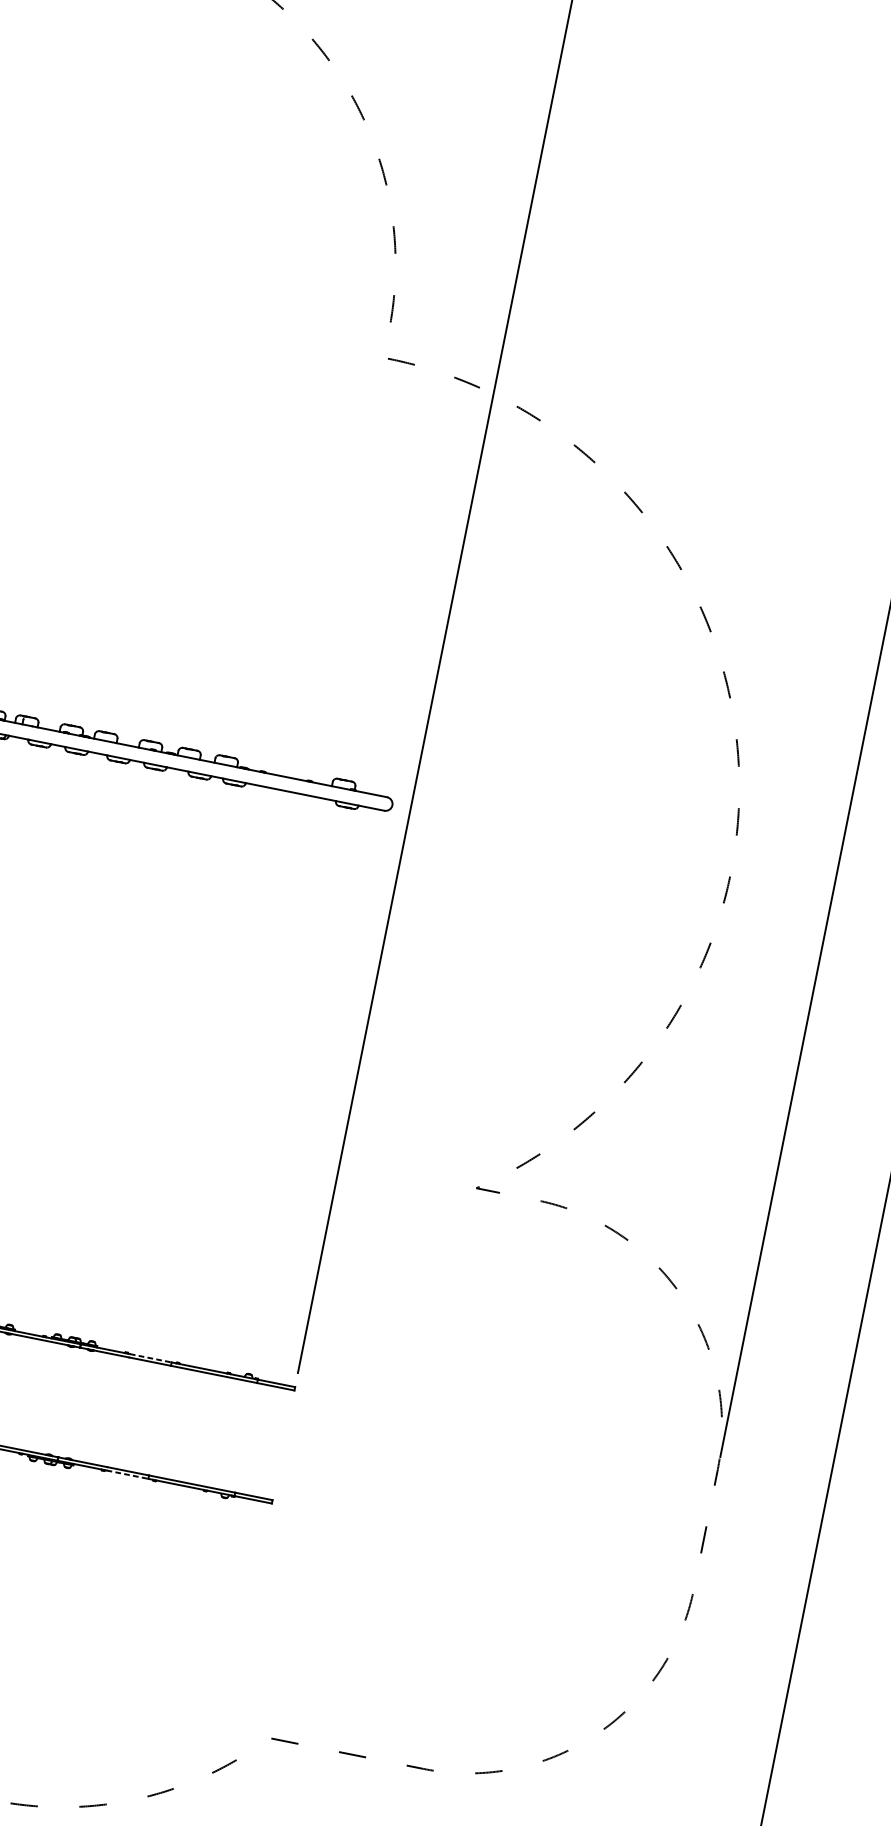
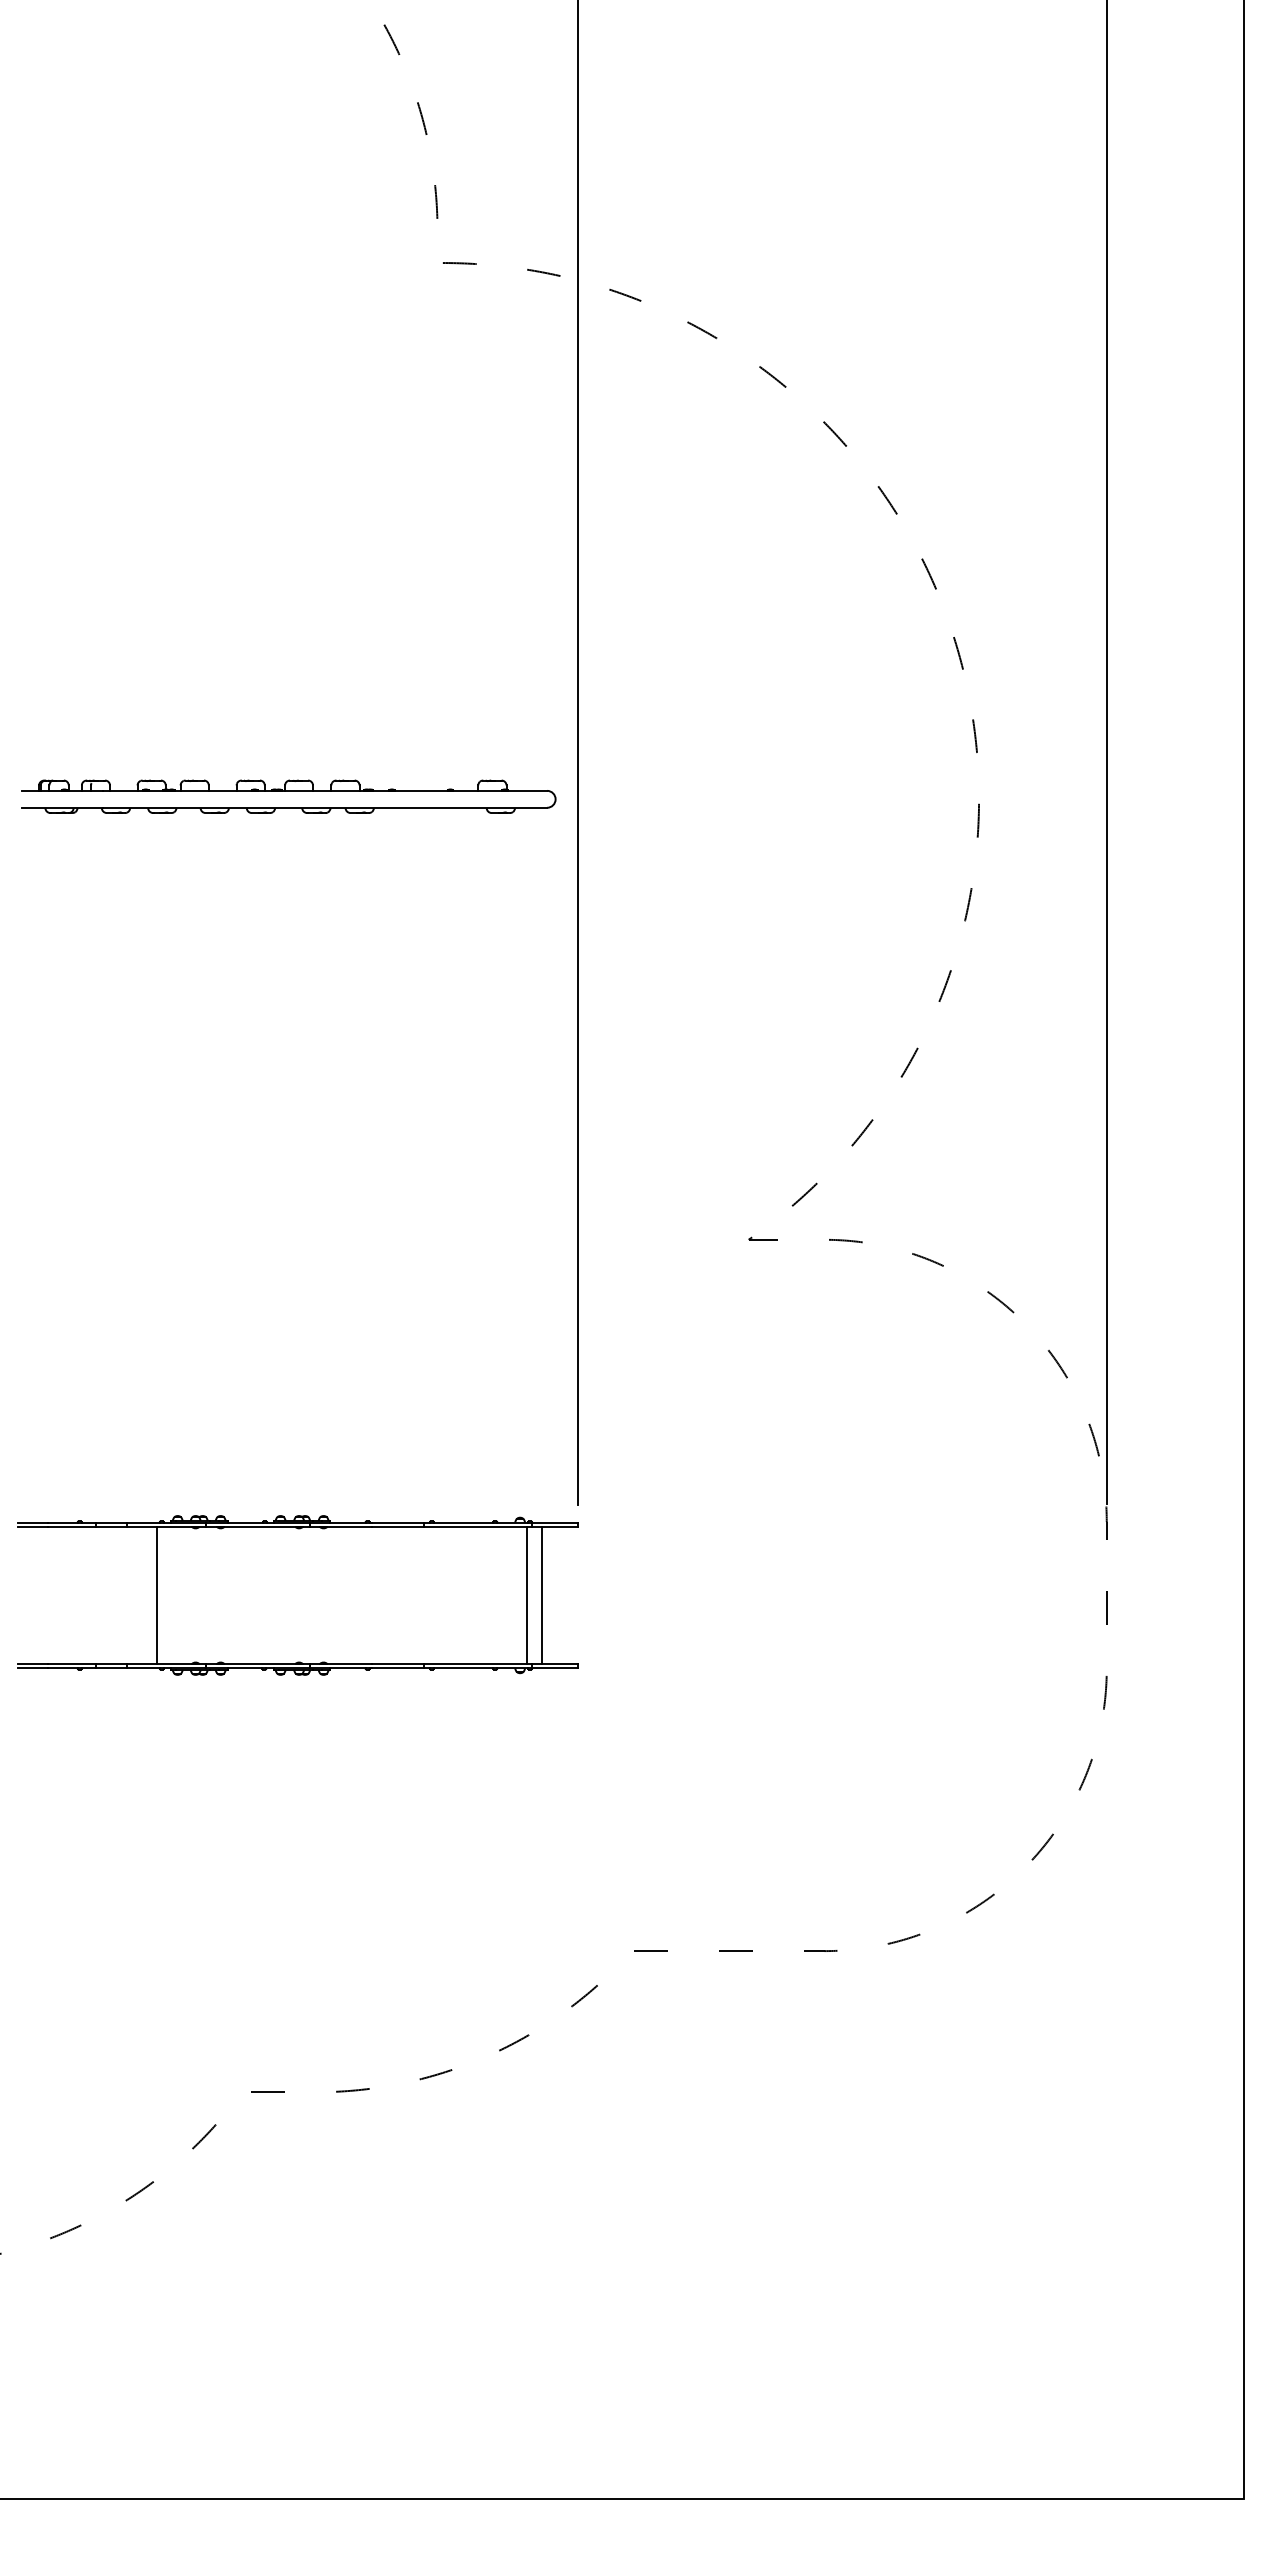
line: (151, 1358) -> (398, 1522), dashed -> solid
line: (242, 1437) -> (526, 1595), added
line: (254, 1439) -> (542, 1595), added
line: (128, 1474) -> (398, 1668), dashed -> solid

